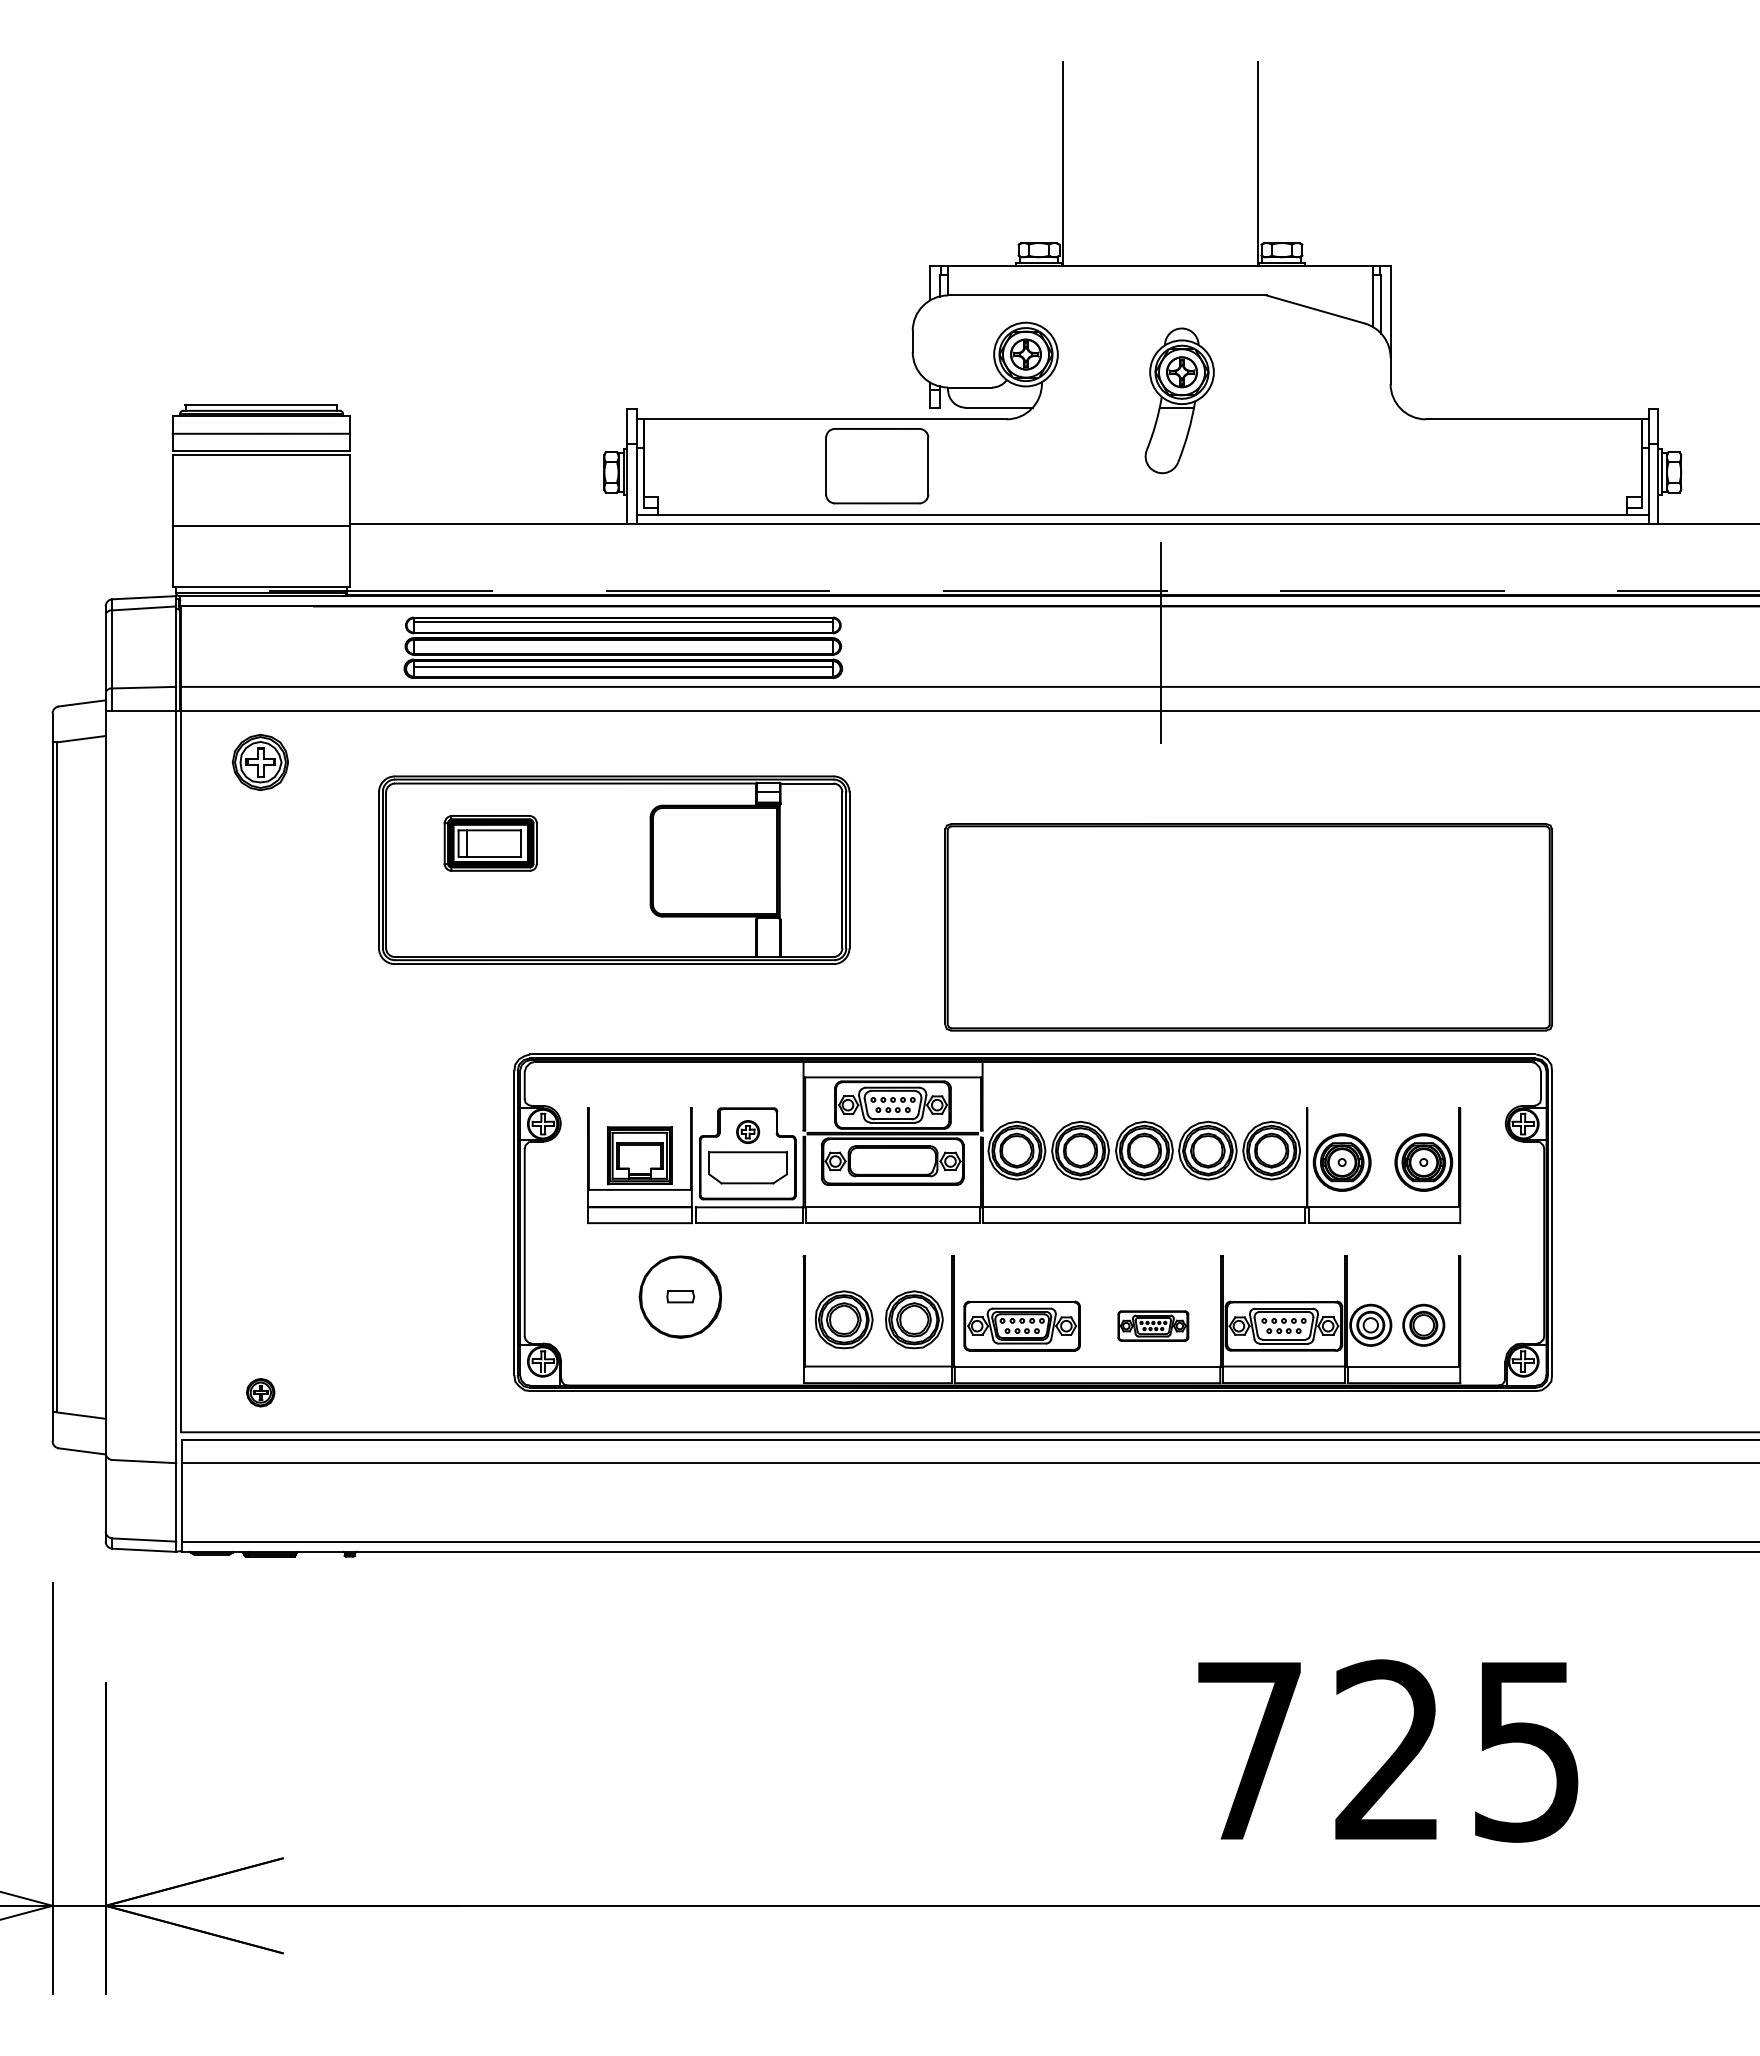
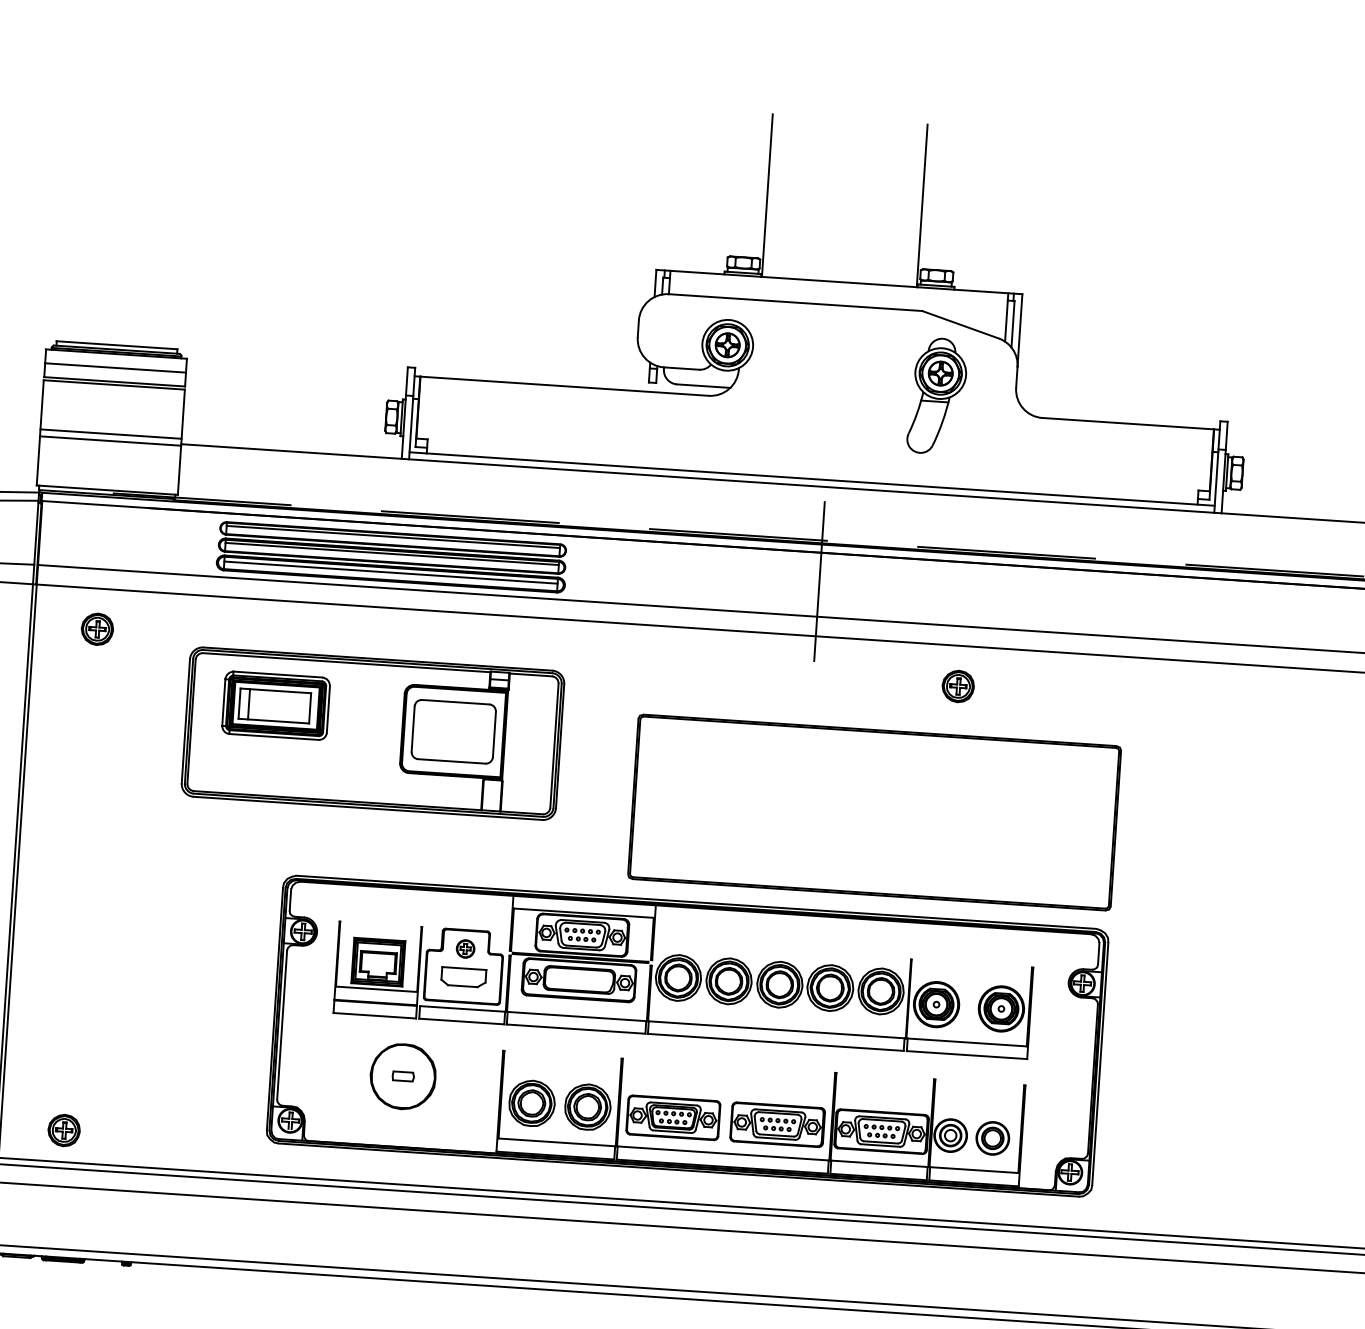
part: (1179, 400) -> (937, 395), moved
part: (877, 466) -> (453, 732), moved
line: (261, 516) -> (111, 433), added
line: (622, 643) -> (391, 553), added
part: (260, 762) -> (97, 629), size x0.71
part: (1342, 762) -> (957, 686), added
part: (490, 843) -> (275, 705), size x1.43
part: (747, 1167) -> (463, 977), size x0.71
part: (1153, 1325) -> (777, 1124), size x1.67
part: (260, 1392) -> (64, 1130), size x1.43

